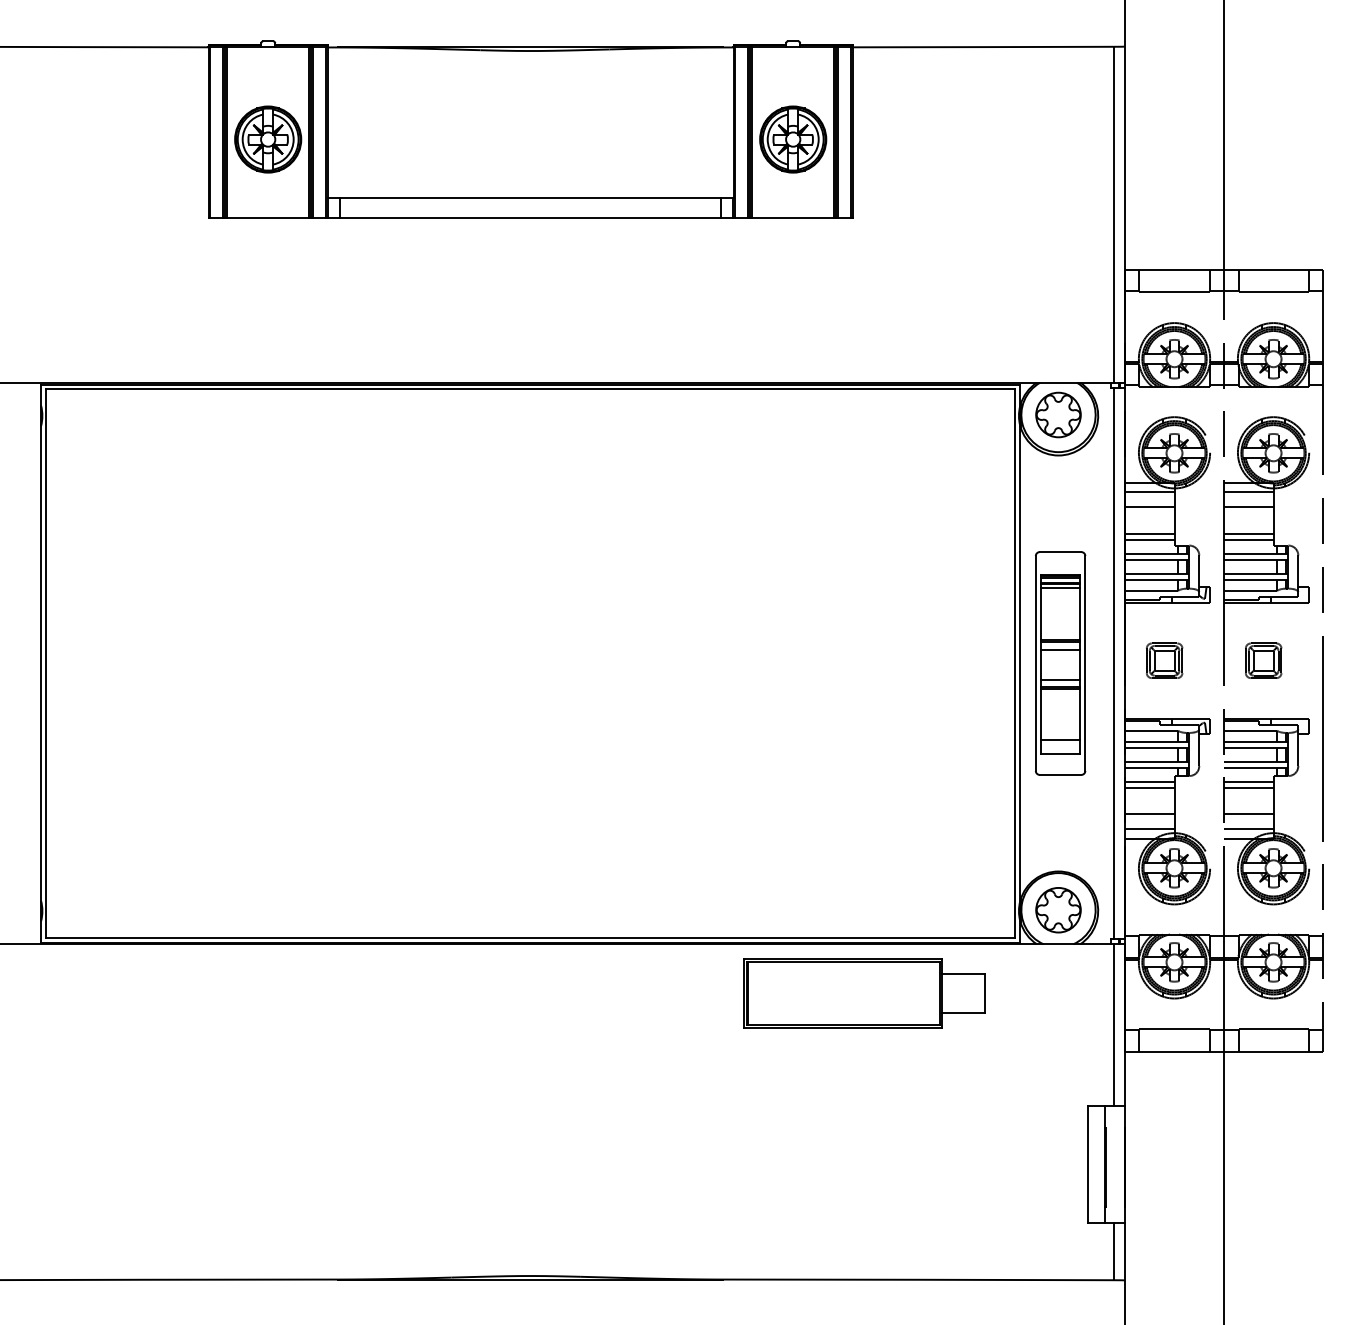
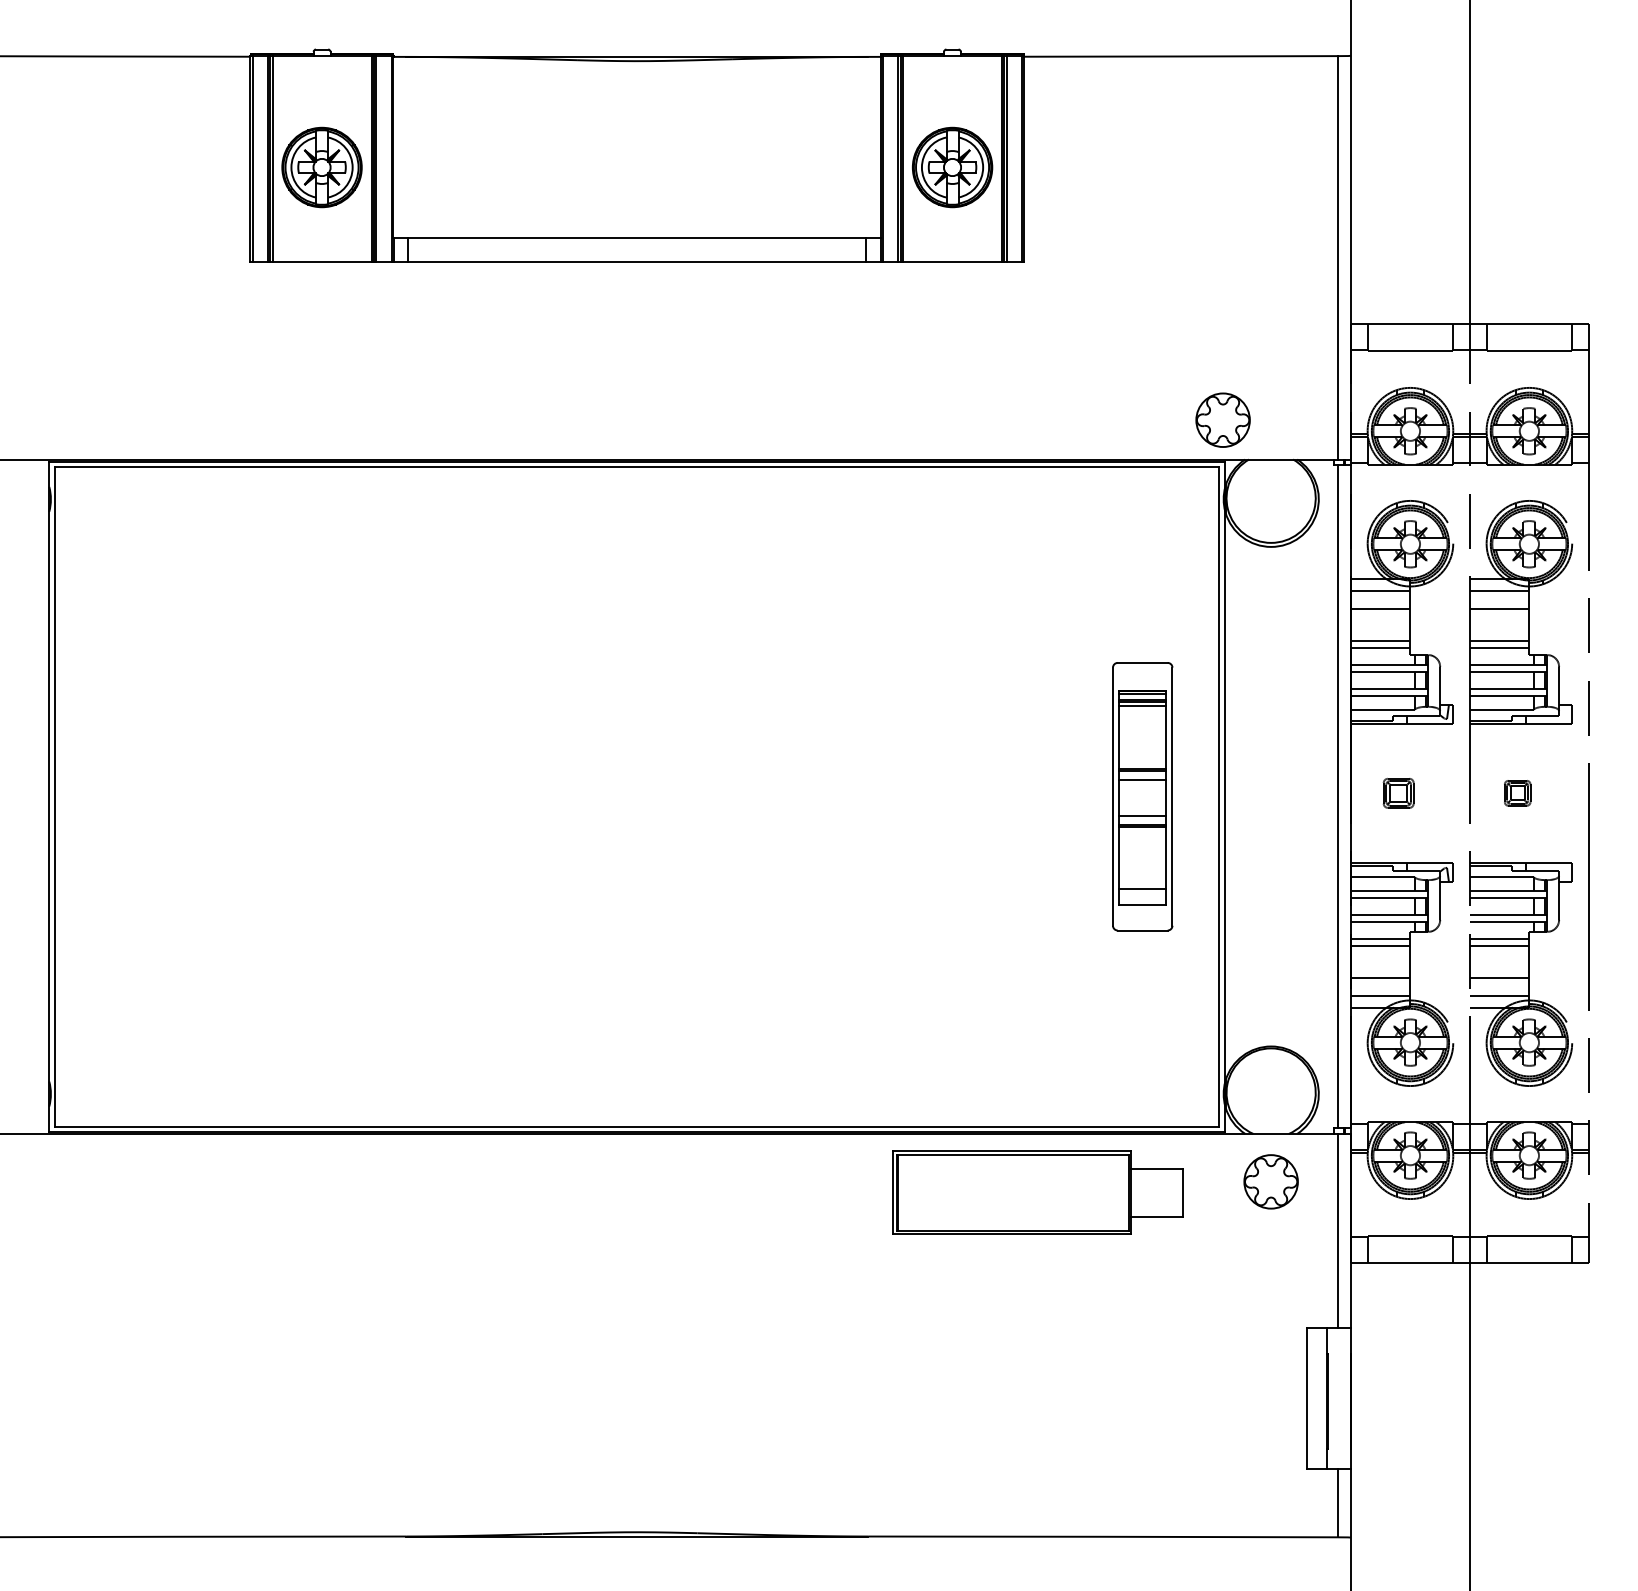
part: (1058, 414) -> (1223, 419), moved
part: (1164, 660) -> (1398, 793), size x0.7
part: (1263, 660) -> (1517, 793), size x0.6
part: (1060, 663) -> (1142, 796), moved
part: (1058, 910) -> (1271, 1182), moved

